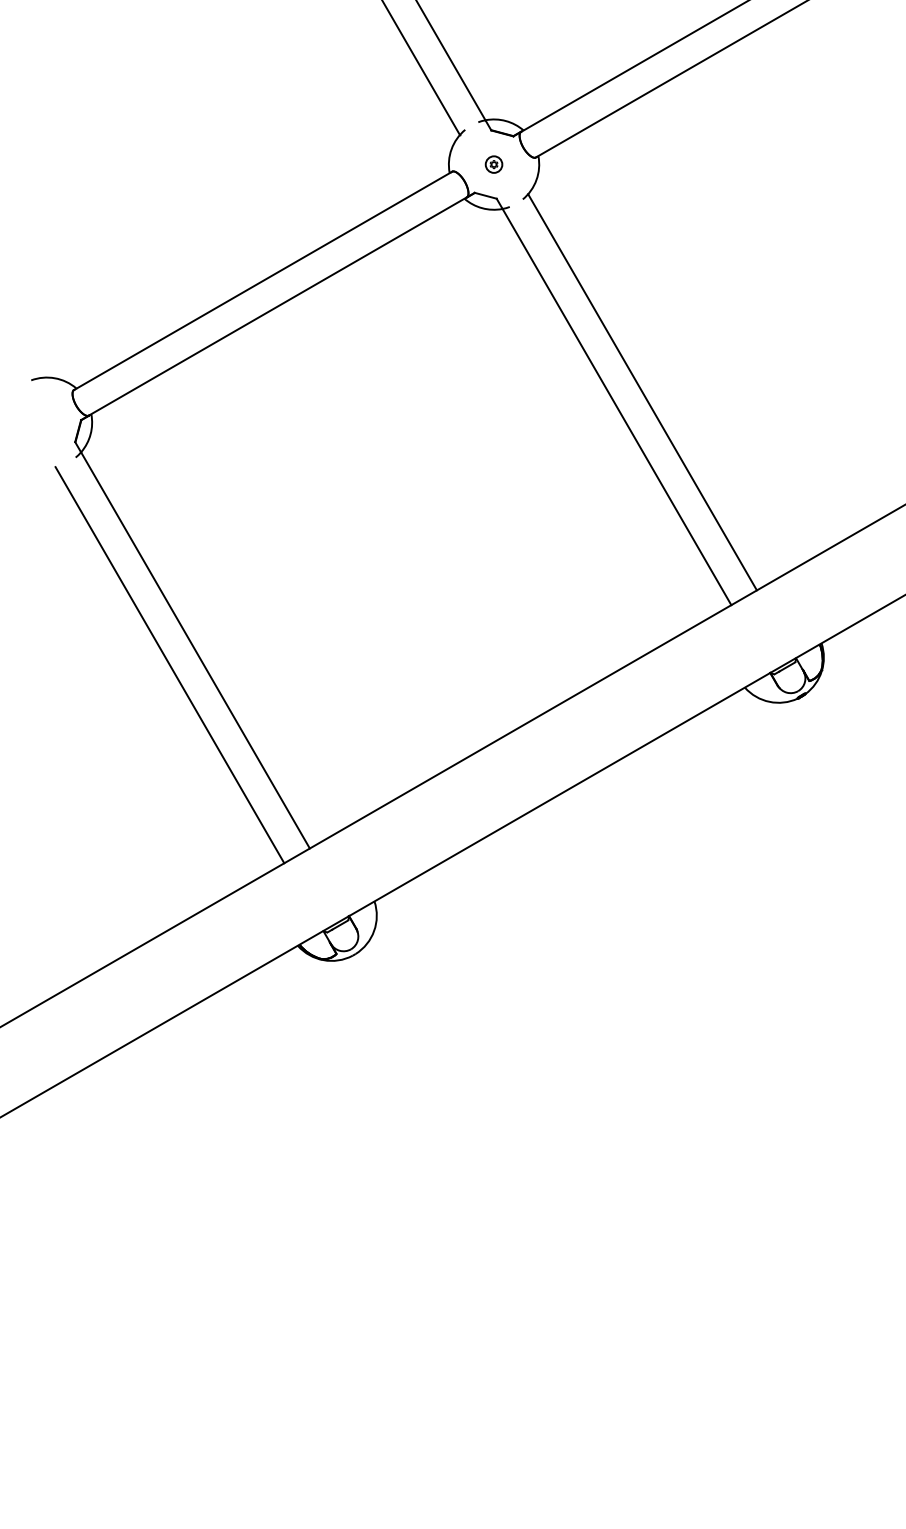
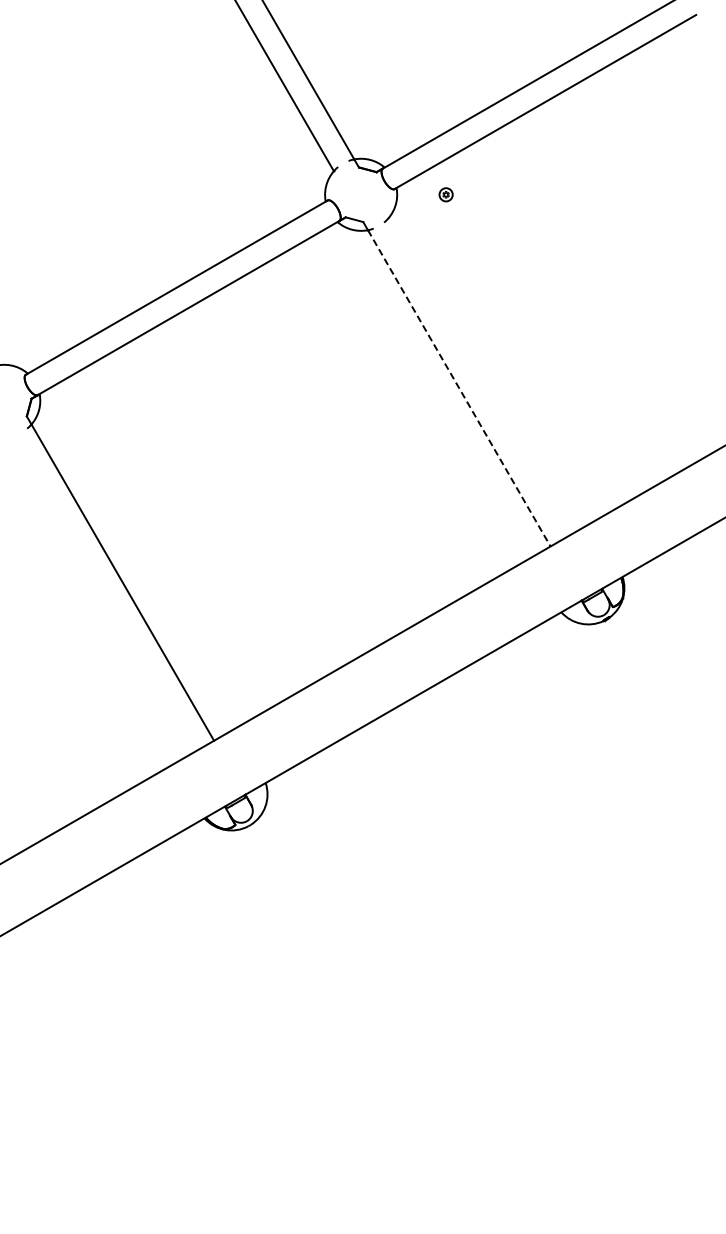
part: (493, 164) -> (445, 194), moved
line: (642, 392) -> (479, 376), removed
line: (617, 407) -> (459, 388), solid -> dashed
line: (170, 665) -> (102, 594), removed

